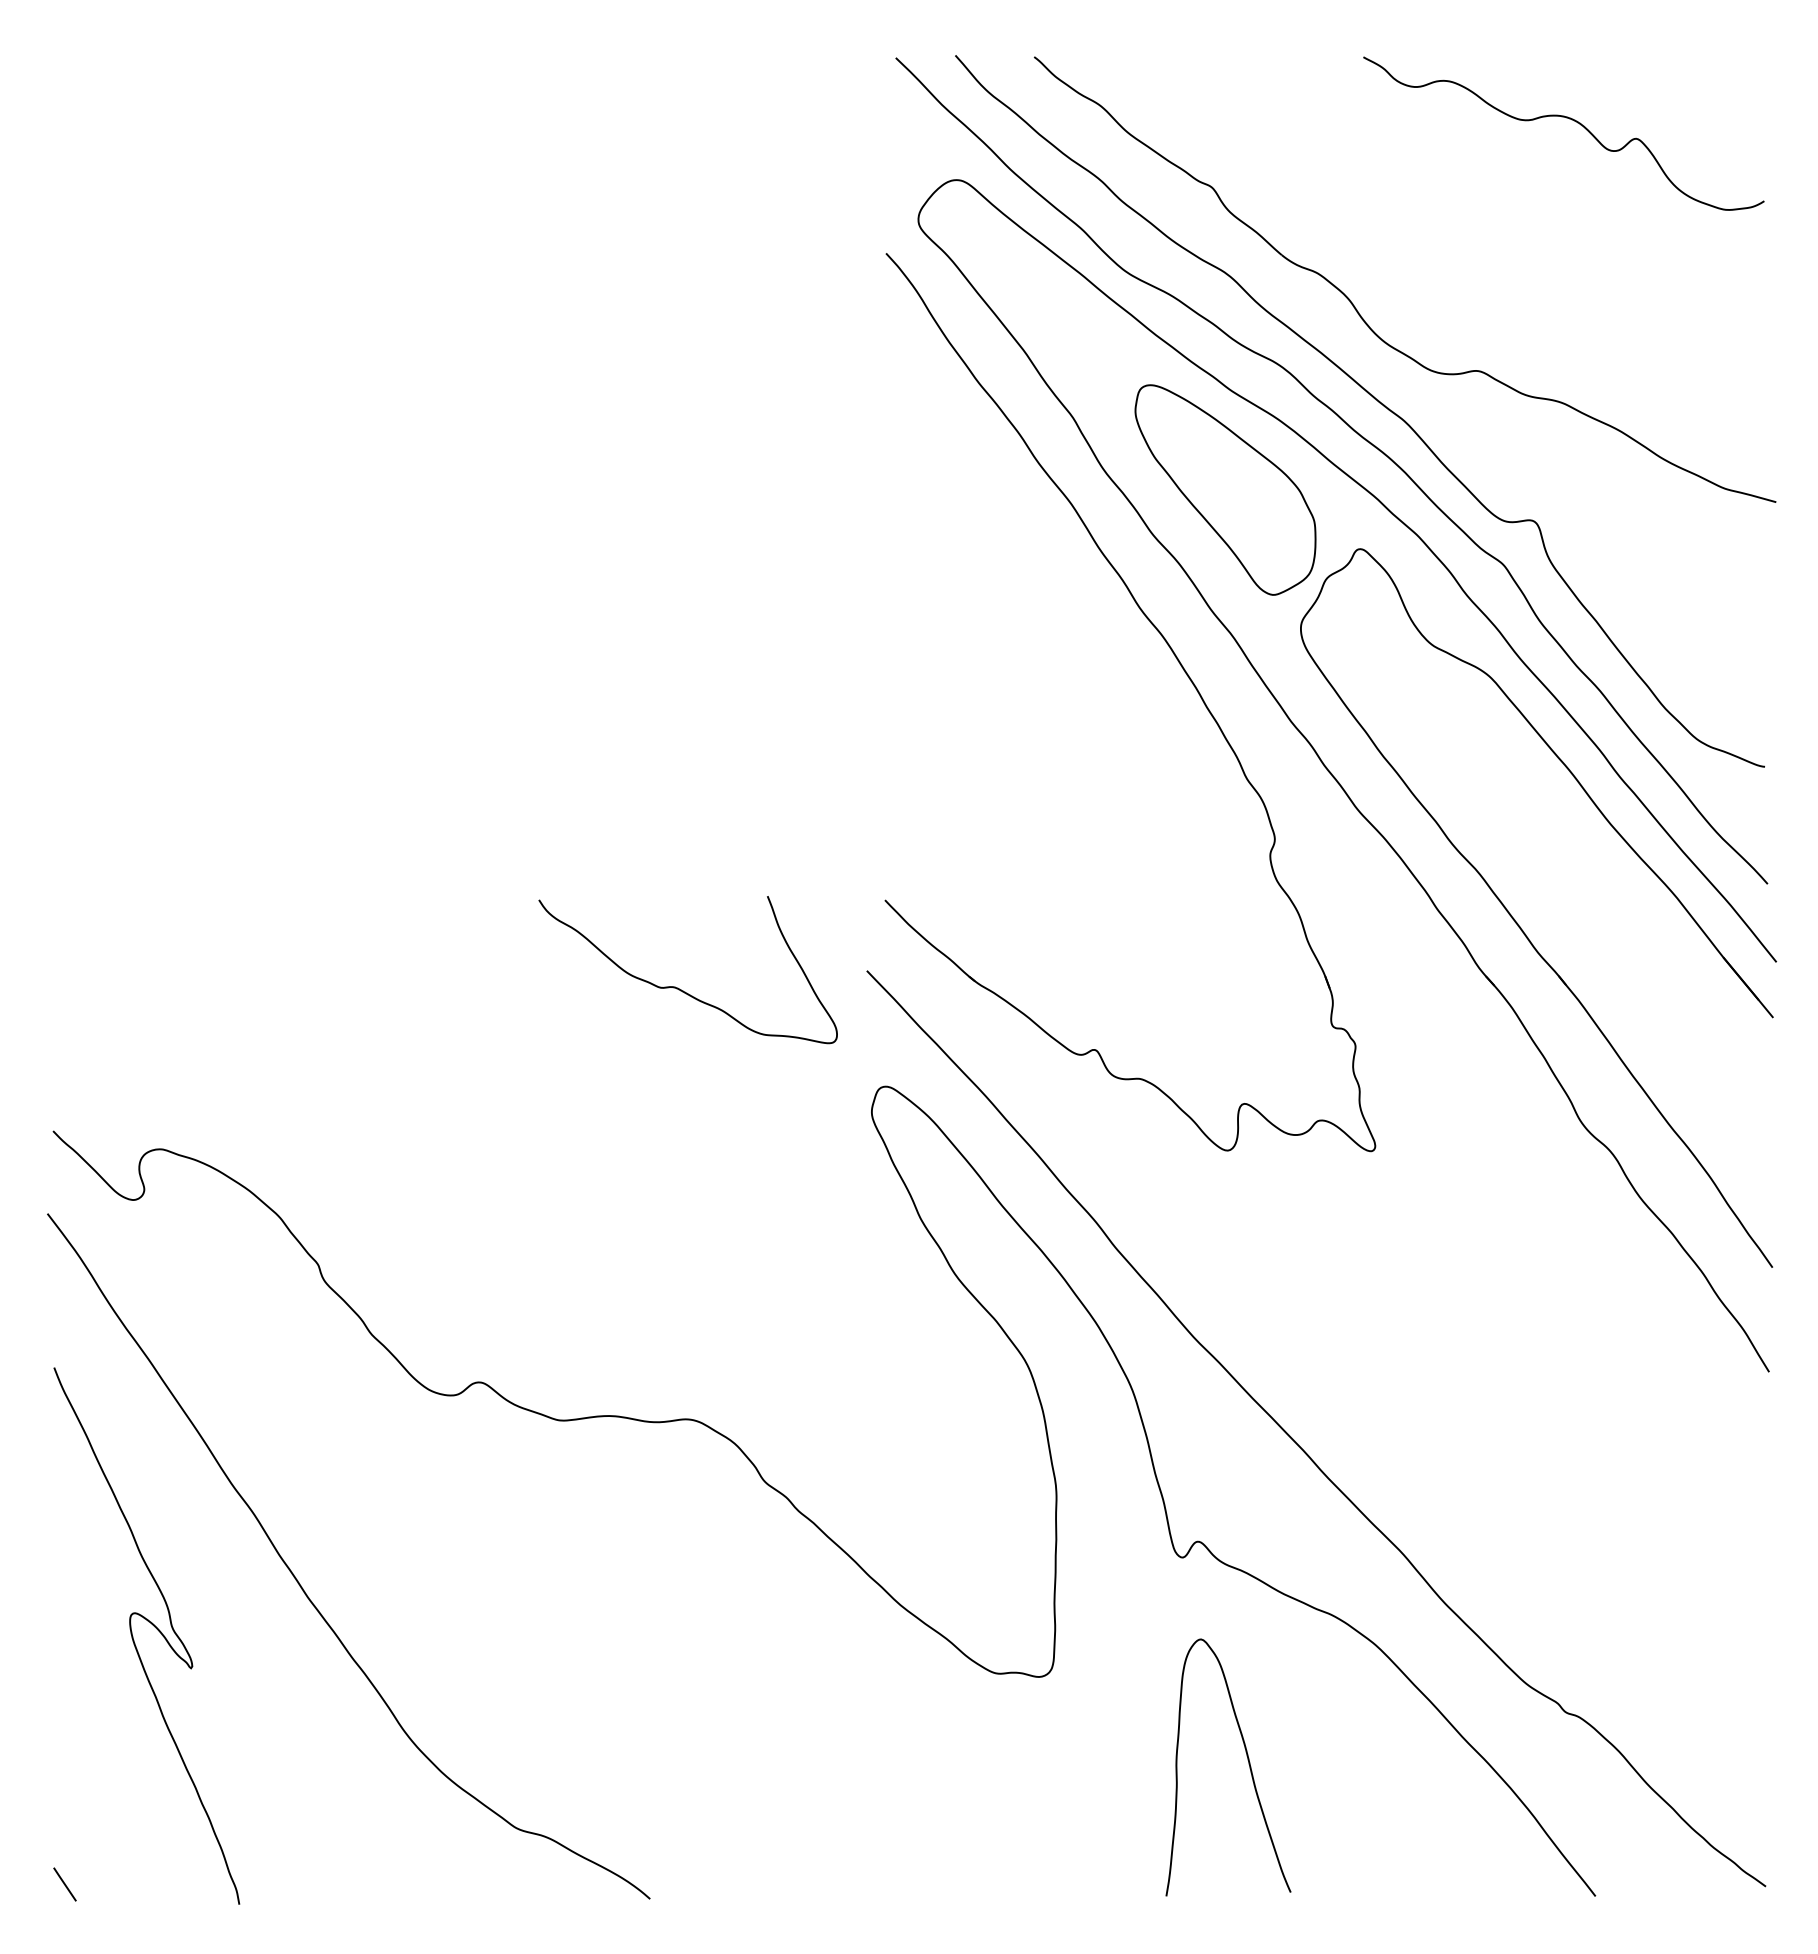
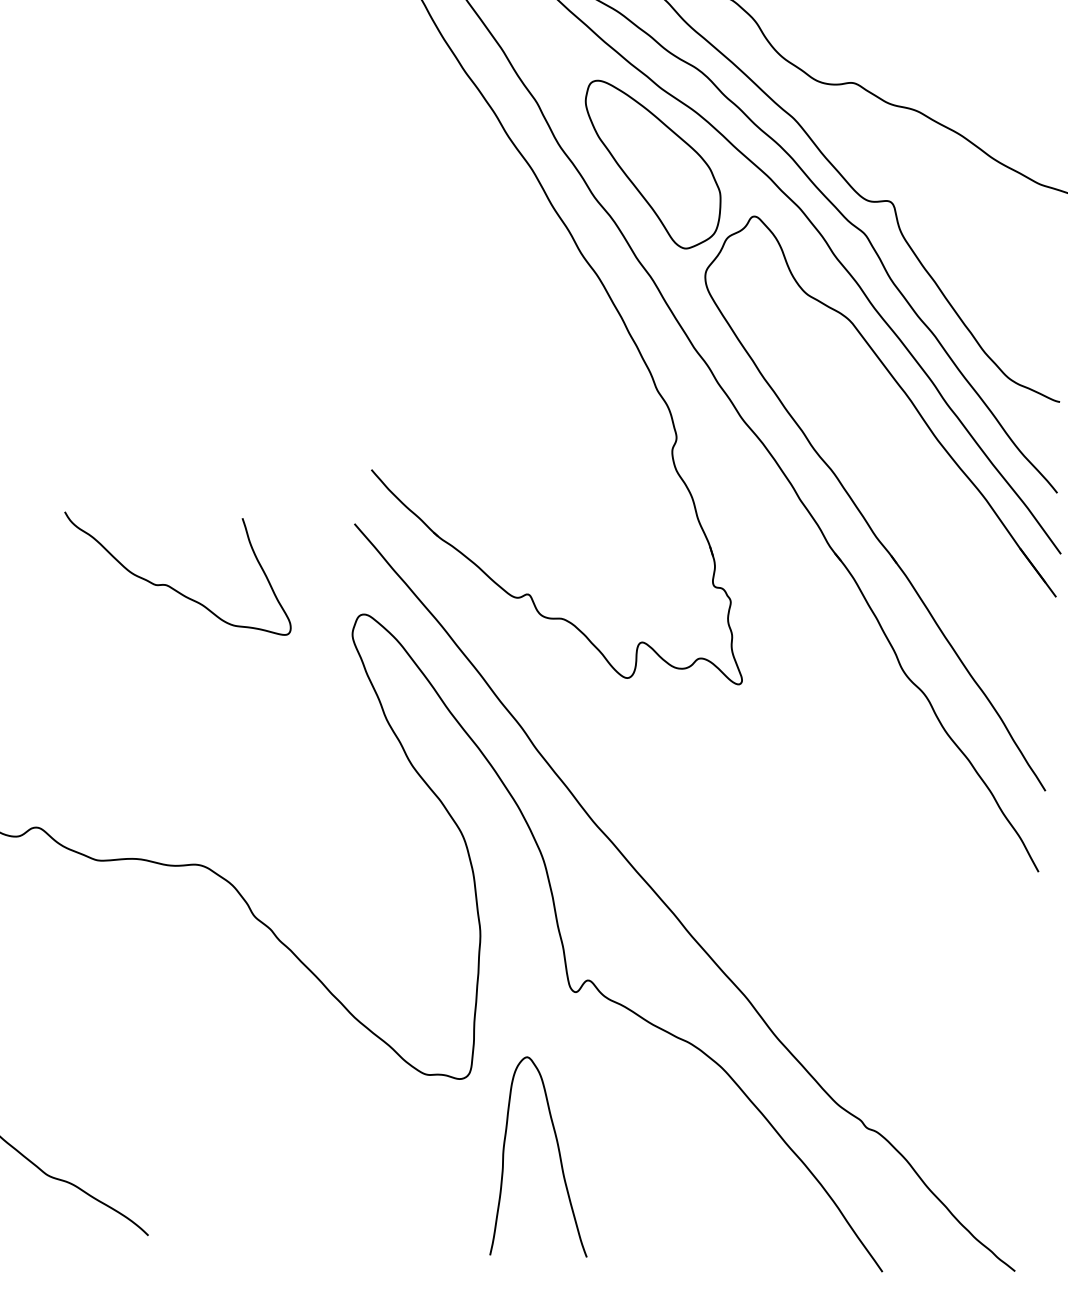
curve: (679, 988) -> (170, 586), moved
curve: (1248, 1764) -> (559, 1156), moved

